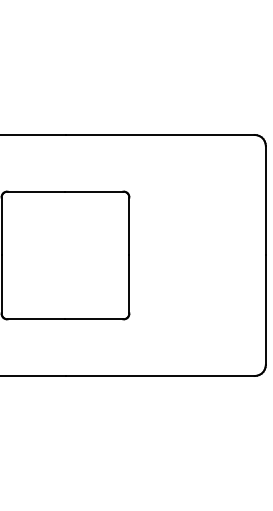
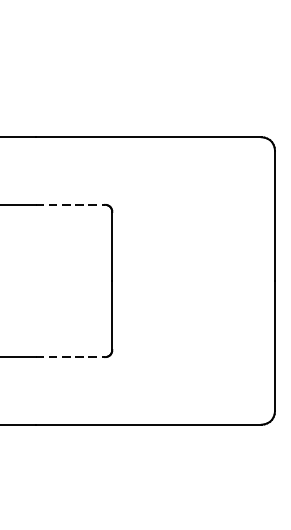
line: (94, 191) -> (70, 204), solid -> dashed
line: (94, 319) -> (70, 357), solid -> dashed

